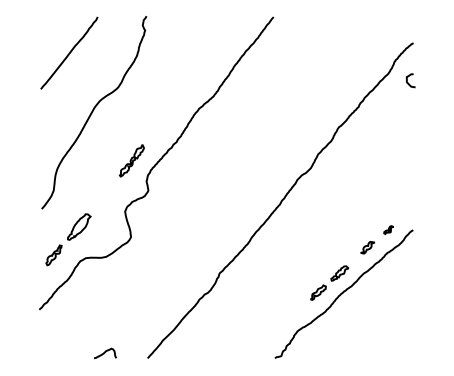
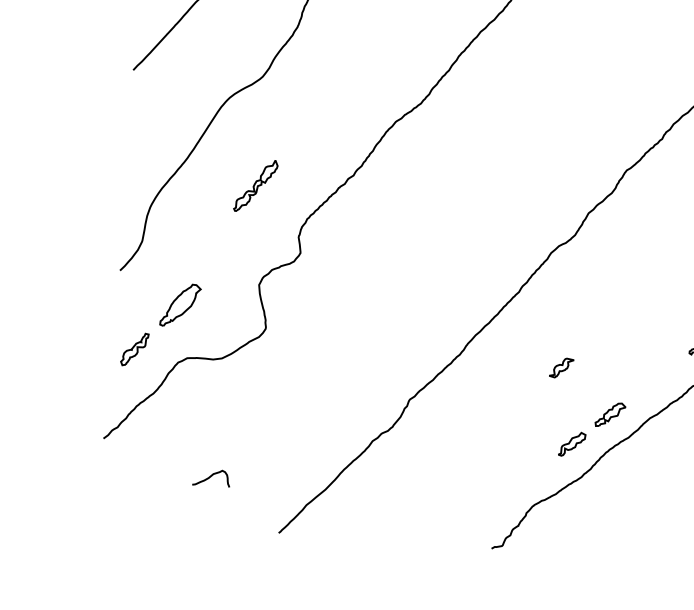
part: (131, 160) -> (255, 185), moved
part: (367, 247) -> (561, 367), moved
curve: (105, 353) -> (211, 478), moved

